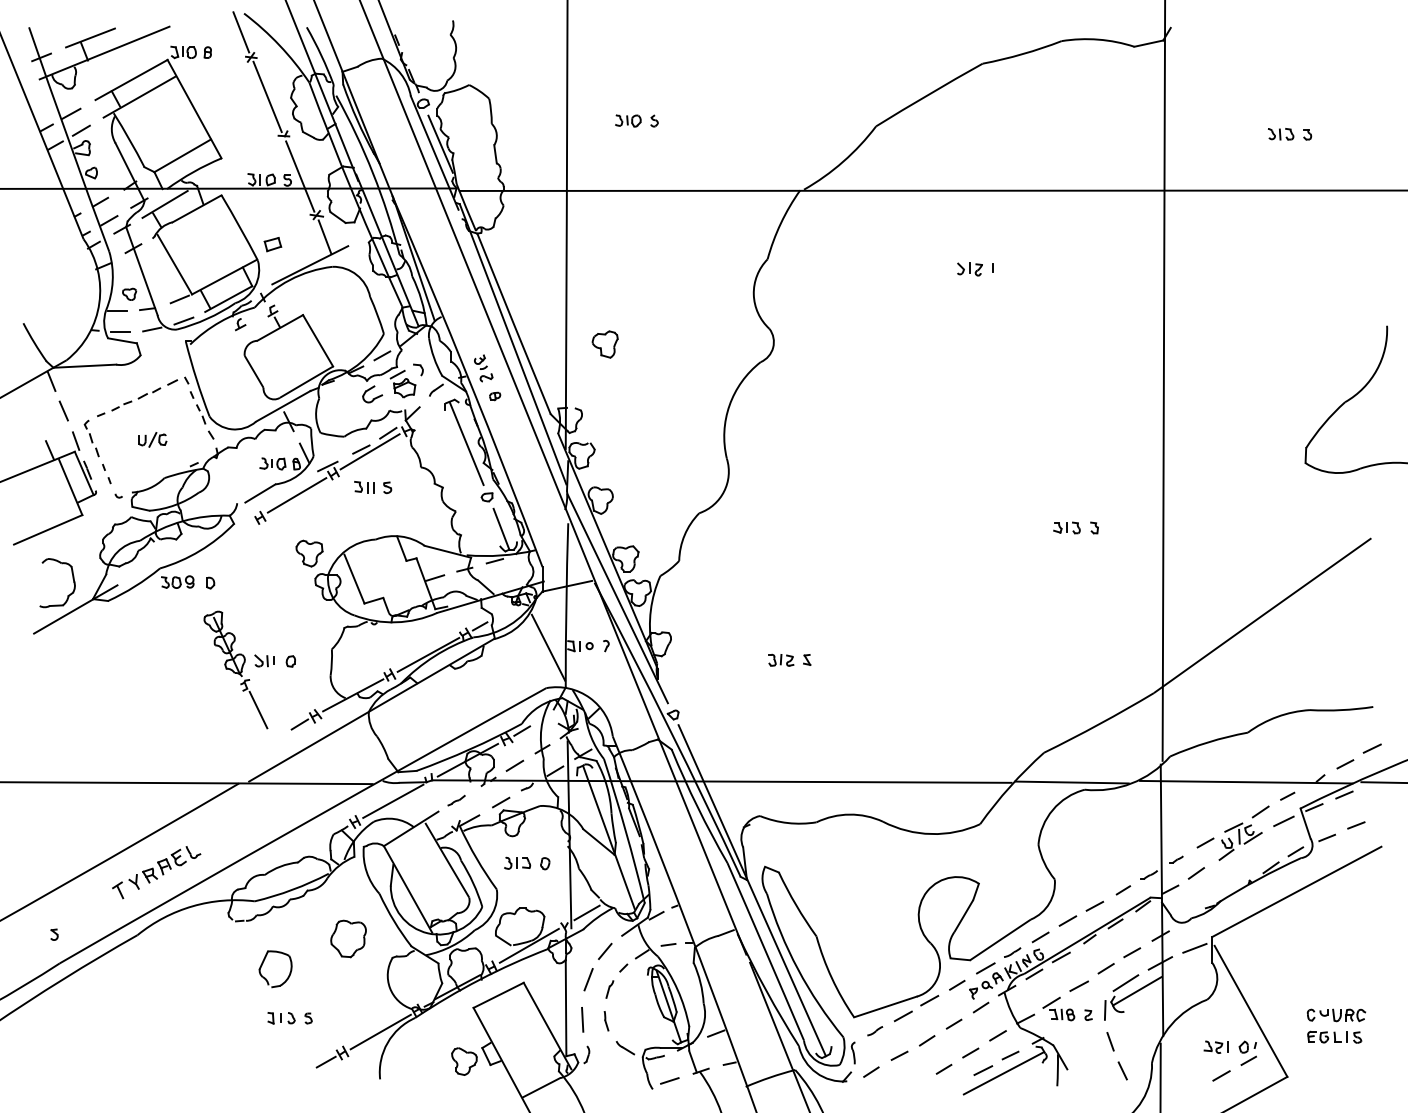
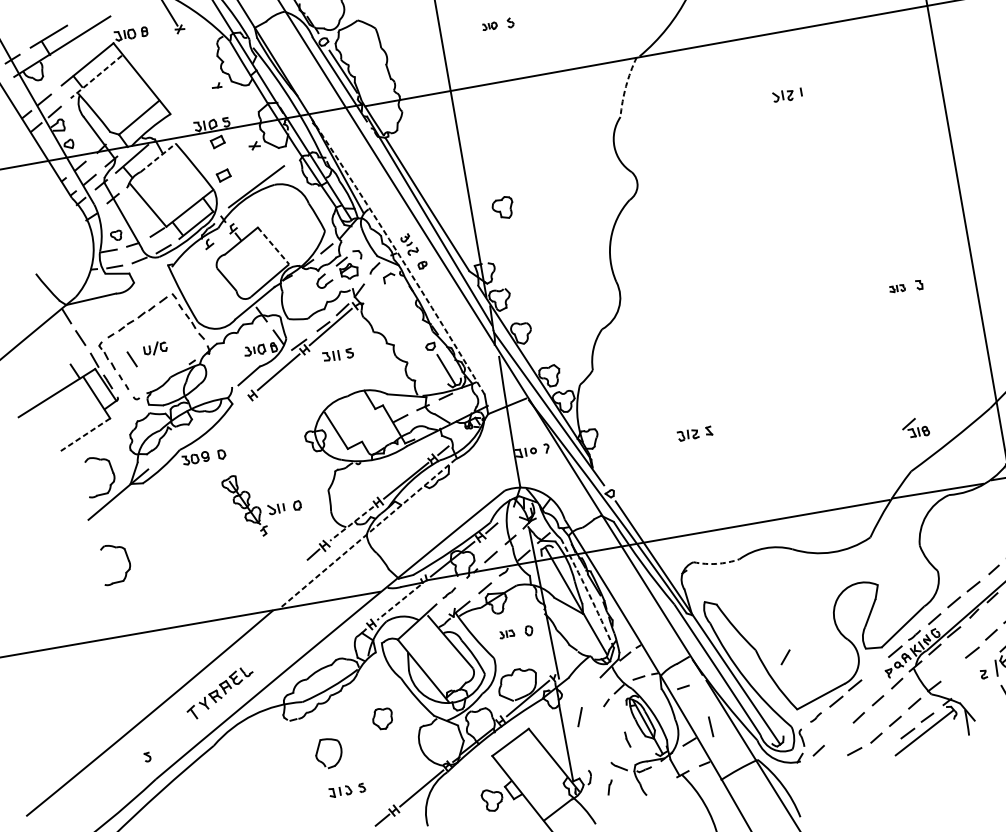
line: (267, 96) -> (198, 58), removed
line: (138, 97) -> (95, 77), solid -> dashed
part: (628, 120) -> (489, 26), size x0.7
line: (300, 176) -> (236, 117), removed
part: (272, 202) -> (217, 142), added
line: (197, 208) -> (158, 157), solid -> dashed
arc: (780, 223) -> (625, 86), solid -> dashed
line: (324, 236) -> (263, 161), removed
line: (318, 340) -> (273, 245), solid -> dashed
arc: (469, 380) -> (399, 256), solid -> dashed
line: (466, 443) -> (406, 306), removed
line: (121, 447) -> (131, 358), added
part: (1066, 527) -> (897, 288), size x0.7
line: (47, 530) -> (84, 435), solid -> dashed
part: (309, 553) -> (296, 416), removed
line: (548, 647) -> (500, 457), removed
part: (72, 689) -> (127, 558), added
line: (352, 695) -> (351, 523), solid -> dashed
line: (258, 709) -> (278, 548), removed
line: (370, 710) -> (367, 533), solid -> dashed
line: (392, 801) -> (398, 602), solid -> dashed
arc: (787, 823) -> (716, 564), solid -> dashed
arc: (625, 830) -> (588, 592), solid -> dashed
part: (517, 862) -> (506, 633), size x0.7
line: (586, 912) -> (568, 663), removed
part: (348, 938) -> (382, 718), size x0.7
line: (605, 950) -> (785, 656), moved
line: (720, 965) -> (683, 687), added
line: (957, 984) -> (875, 668), removed
part: (609, 989) -> (609, 787), moved
part: (1058, 1009) -> (915, 428), moved
line: (582, 1019) -> (710, 726), moved
line: (606, 1021) -> (627, 739), moved
line: (899, 1055) -> (838, 733), removed
line: (669, 1080) -> (854, 751), moved

